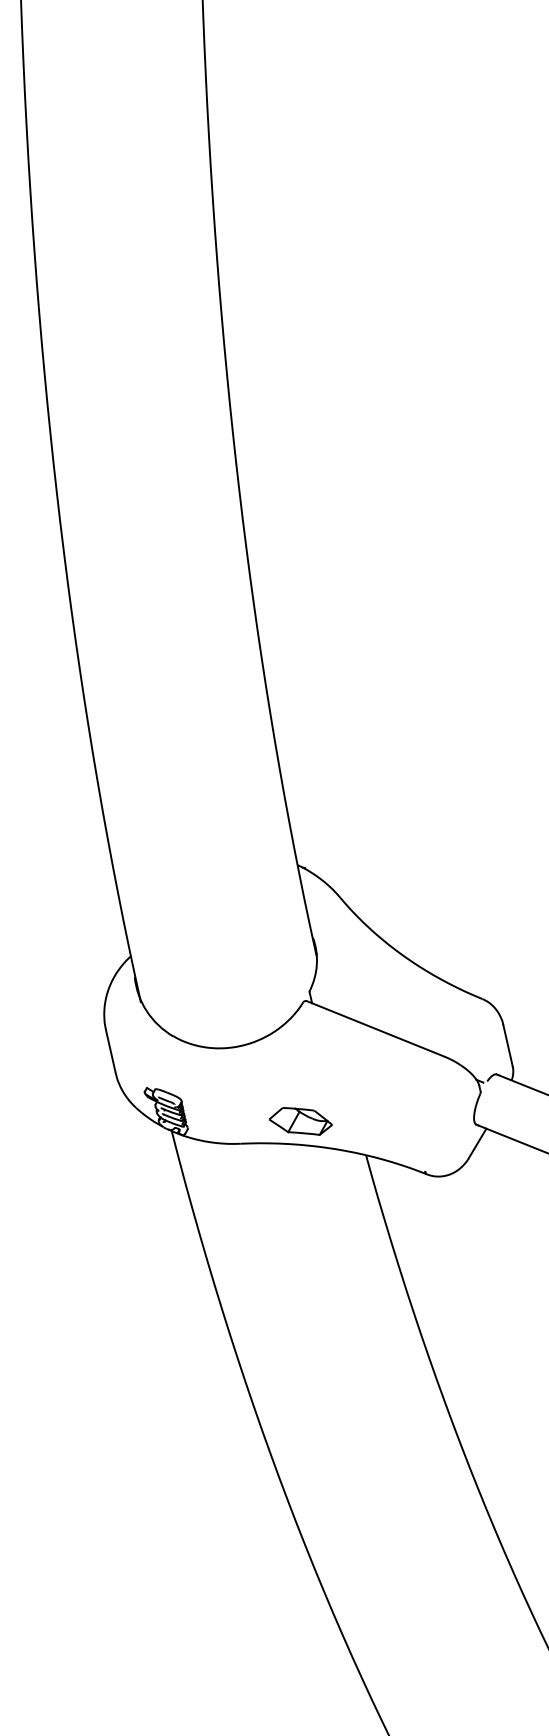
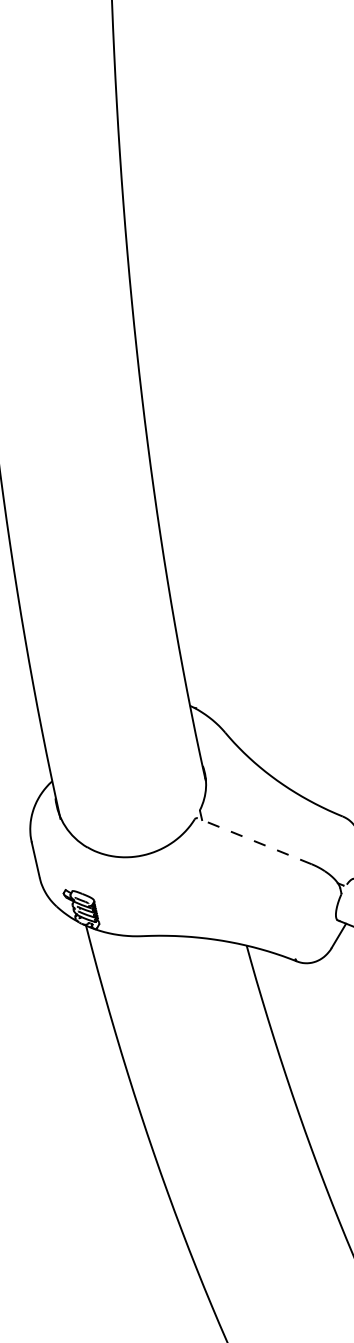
line: (375, 1028) -> (254, 840), solid -> dashed
part: (300, 1121) -> (192, 917), removed

